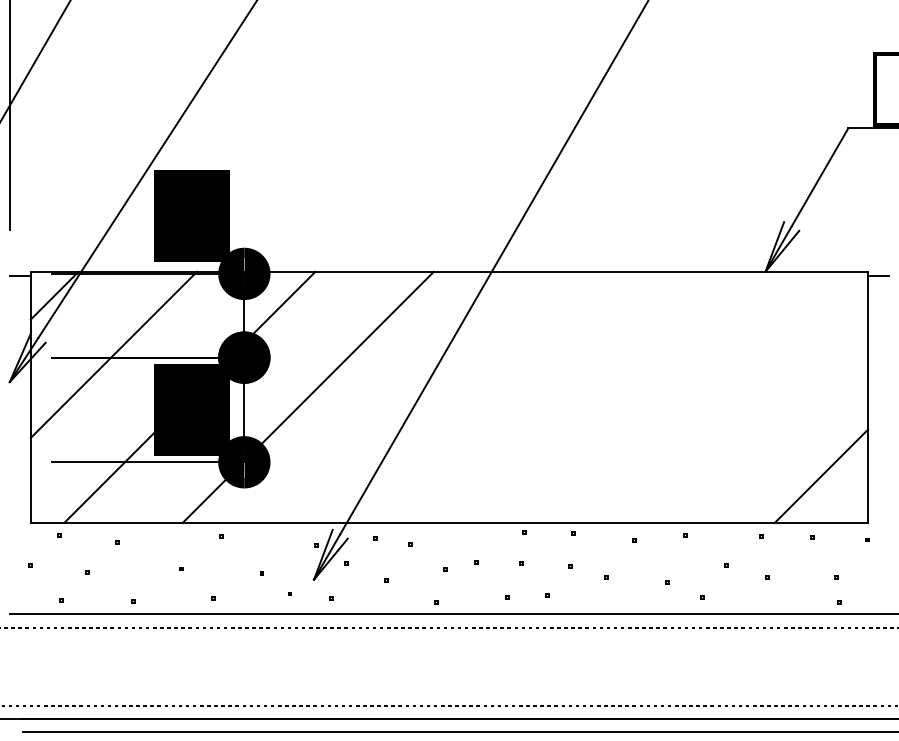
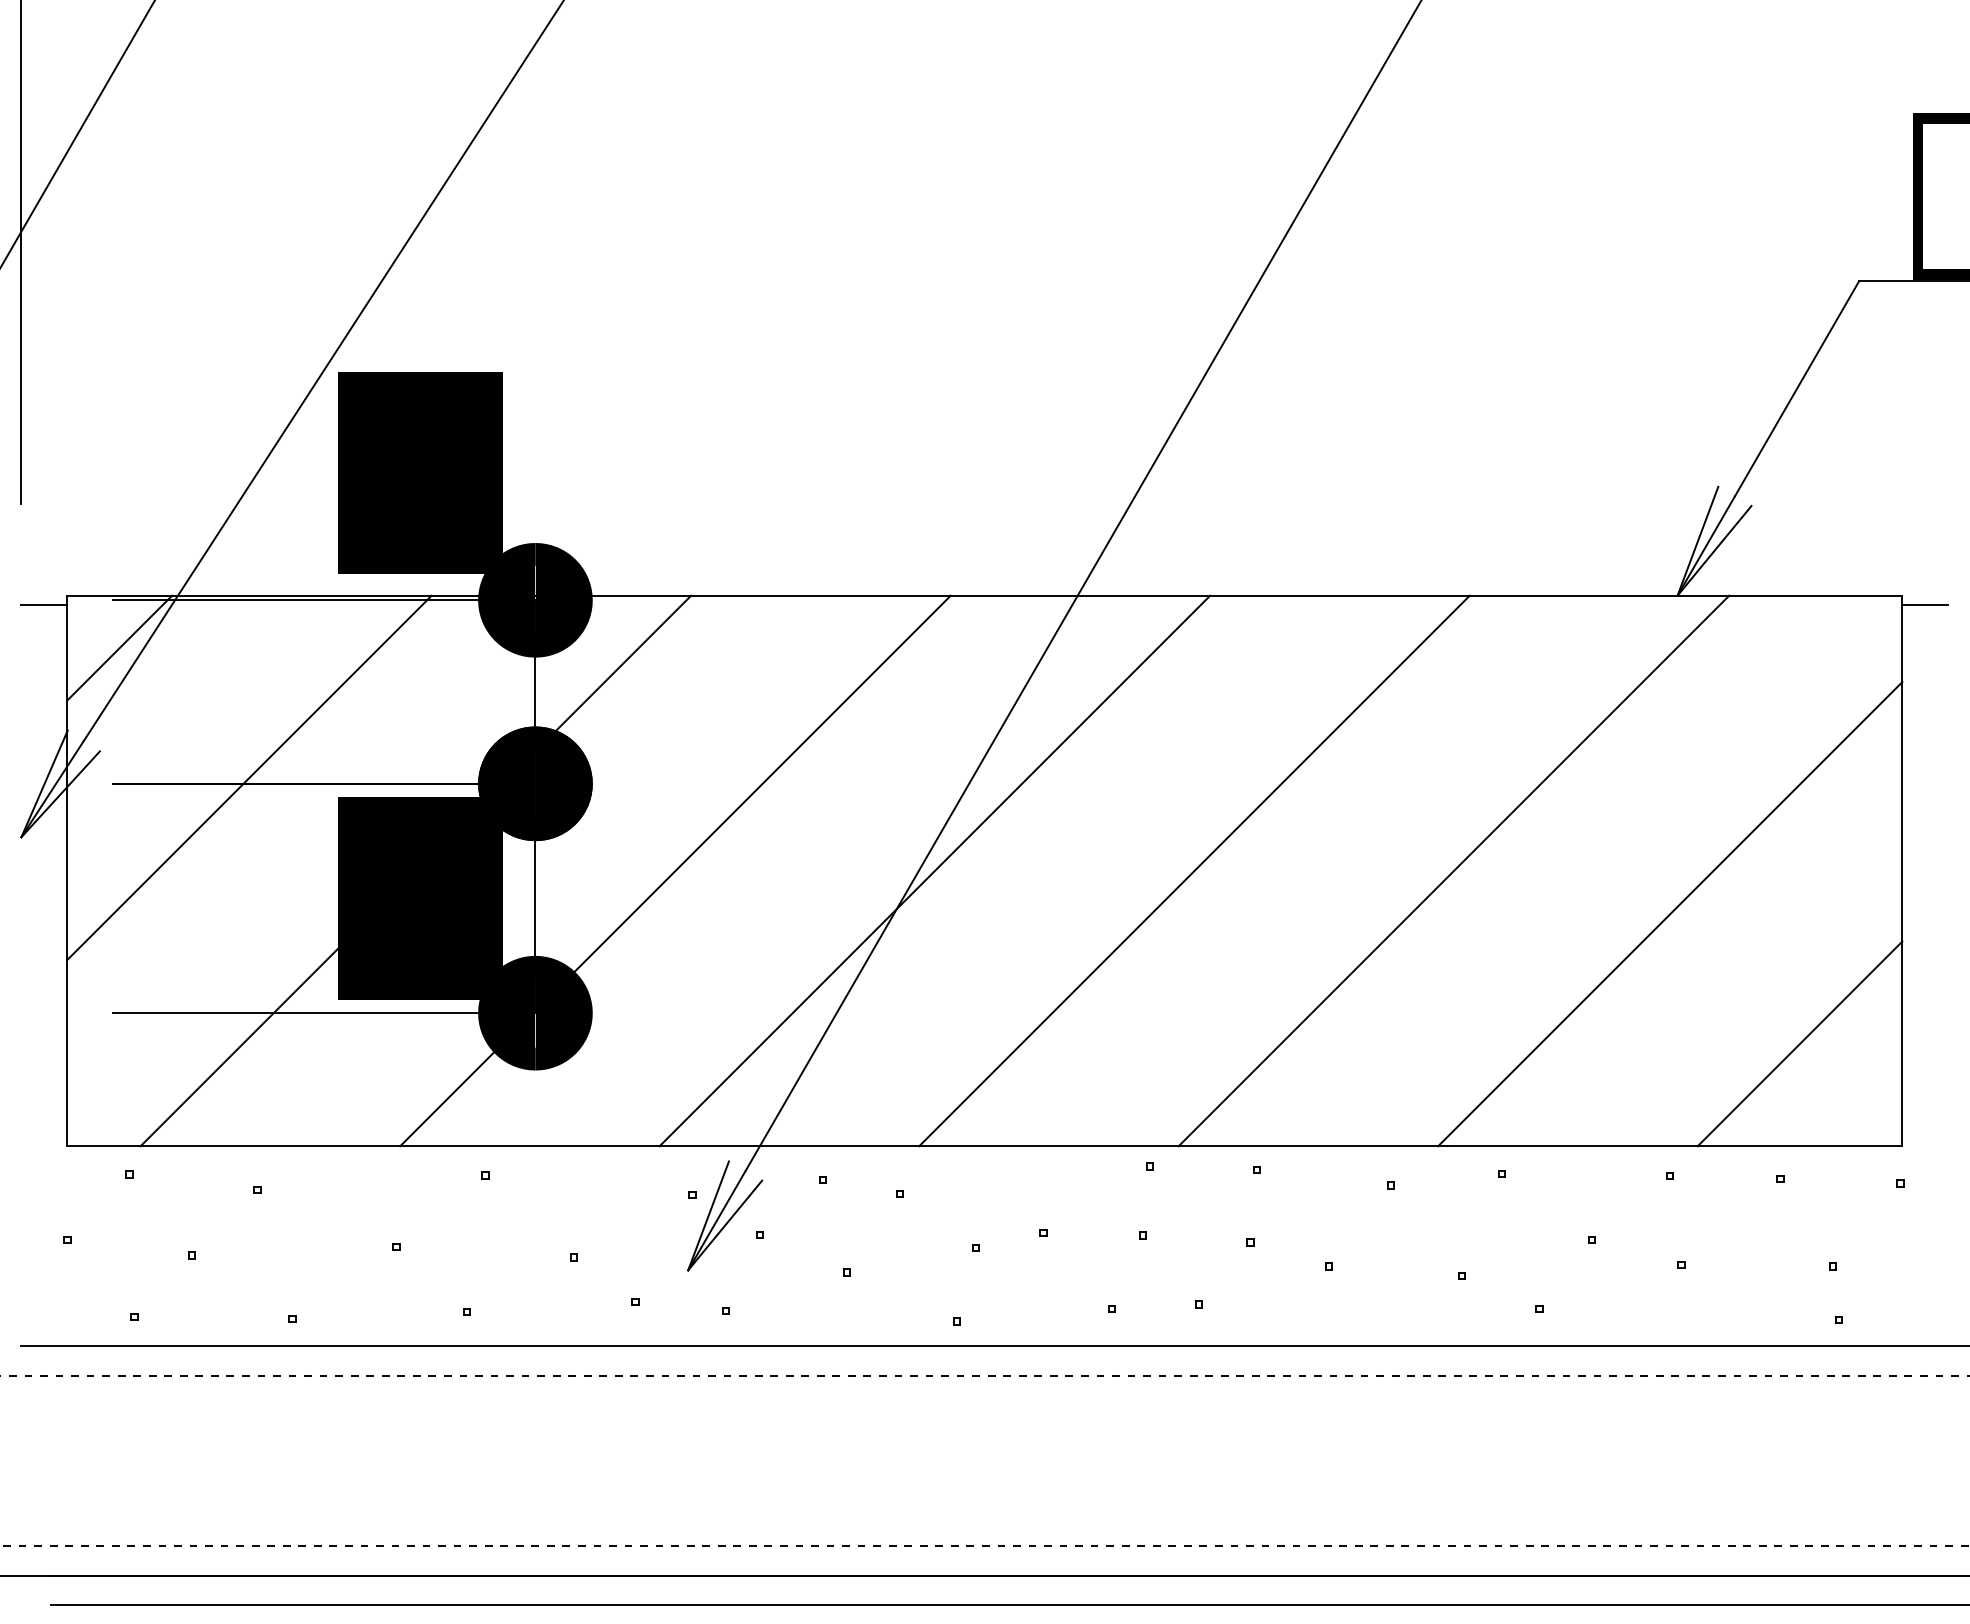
line: (426, 397) -> (934, 871), added
line: (544, 397) -> (1193, 871), added
line: (663, 397) -> (1454, 871), added
line: (762, 417) -> (1670, 915), added

